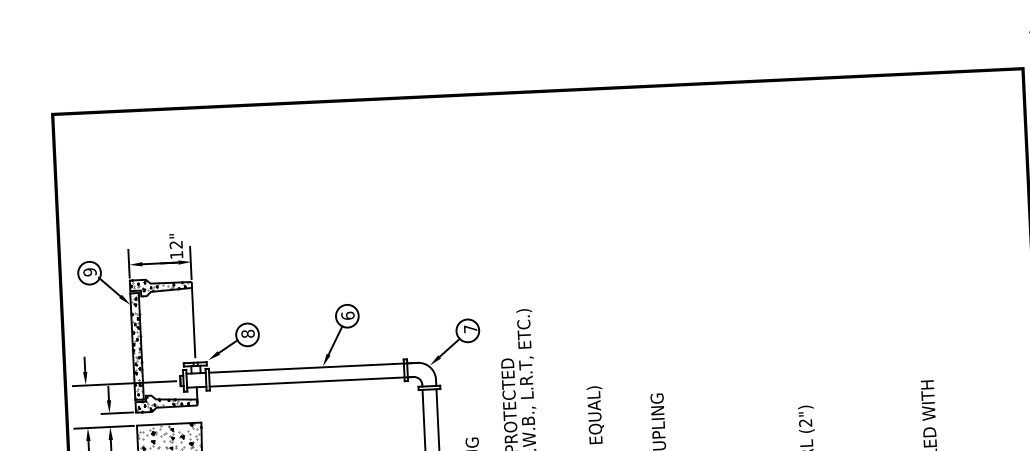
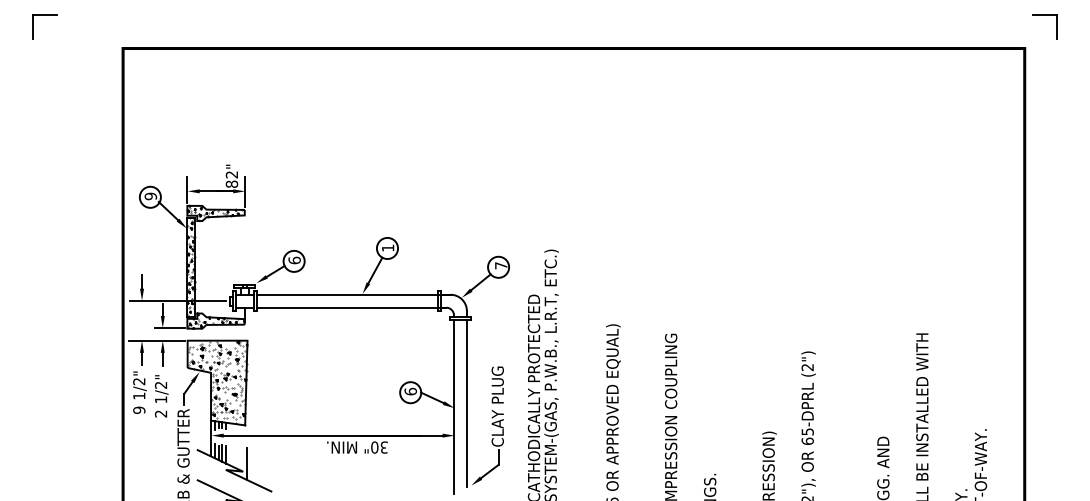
text: (176, 254) -> (231, 183), 12" -> 82"
text: (347, 315) -> (387, 247), 6 -> 1
line: (193, 322) -> (244, 247), removed
text: (247, 333) -> (294, 260), 8 -> 6

